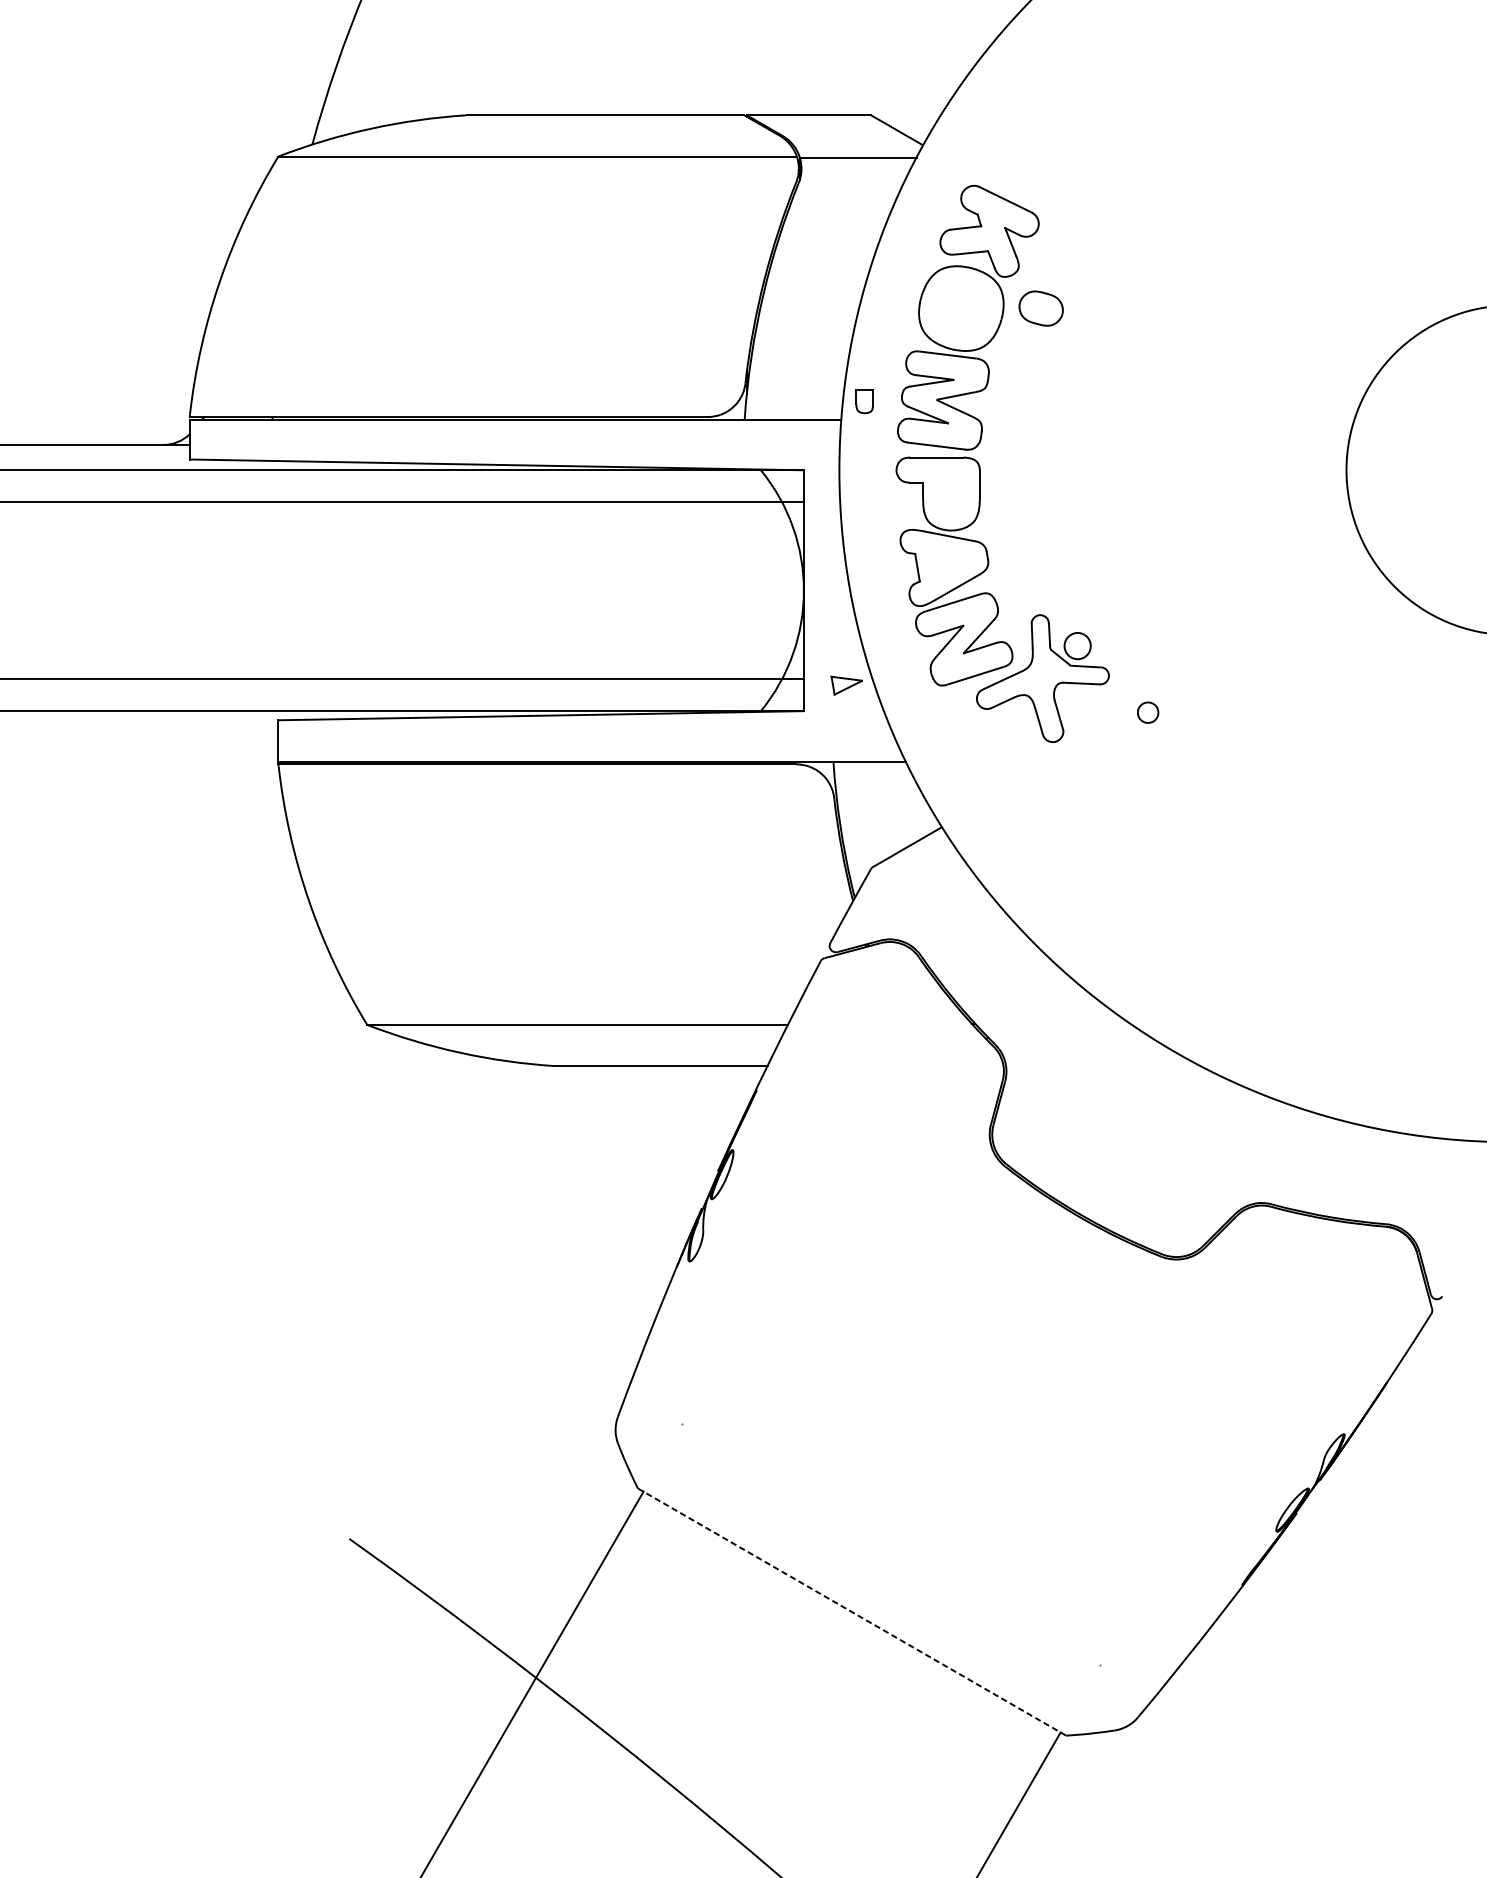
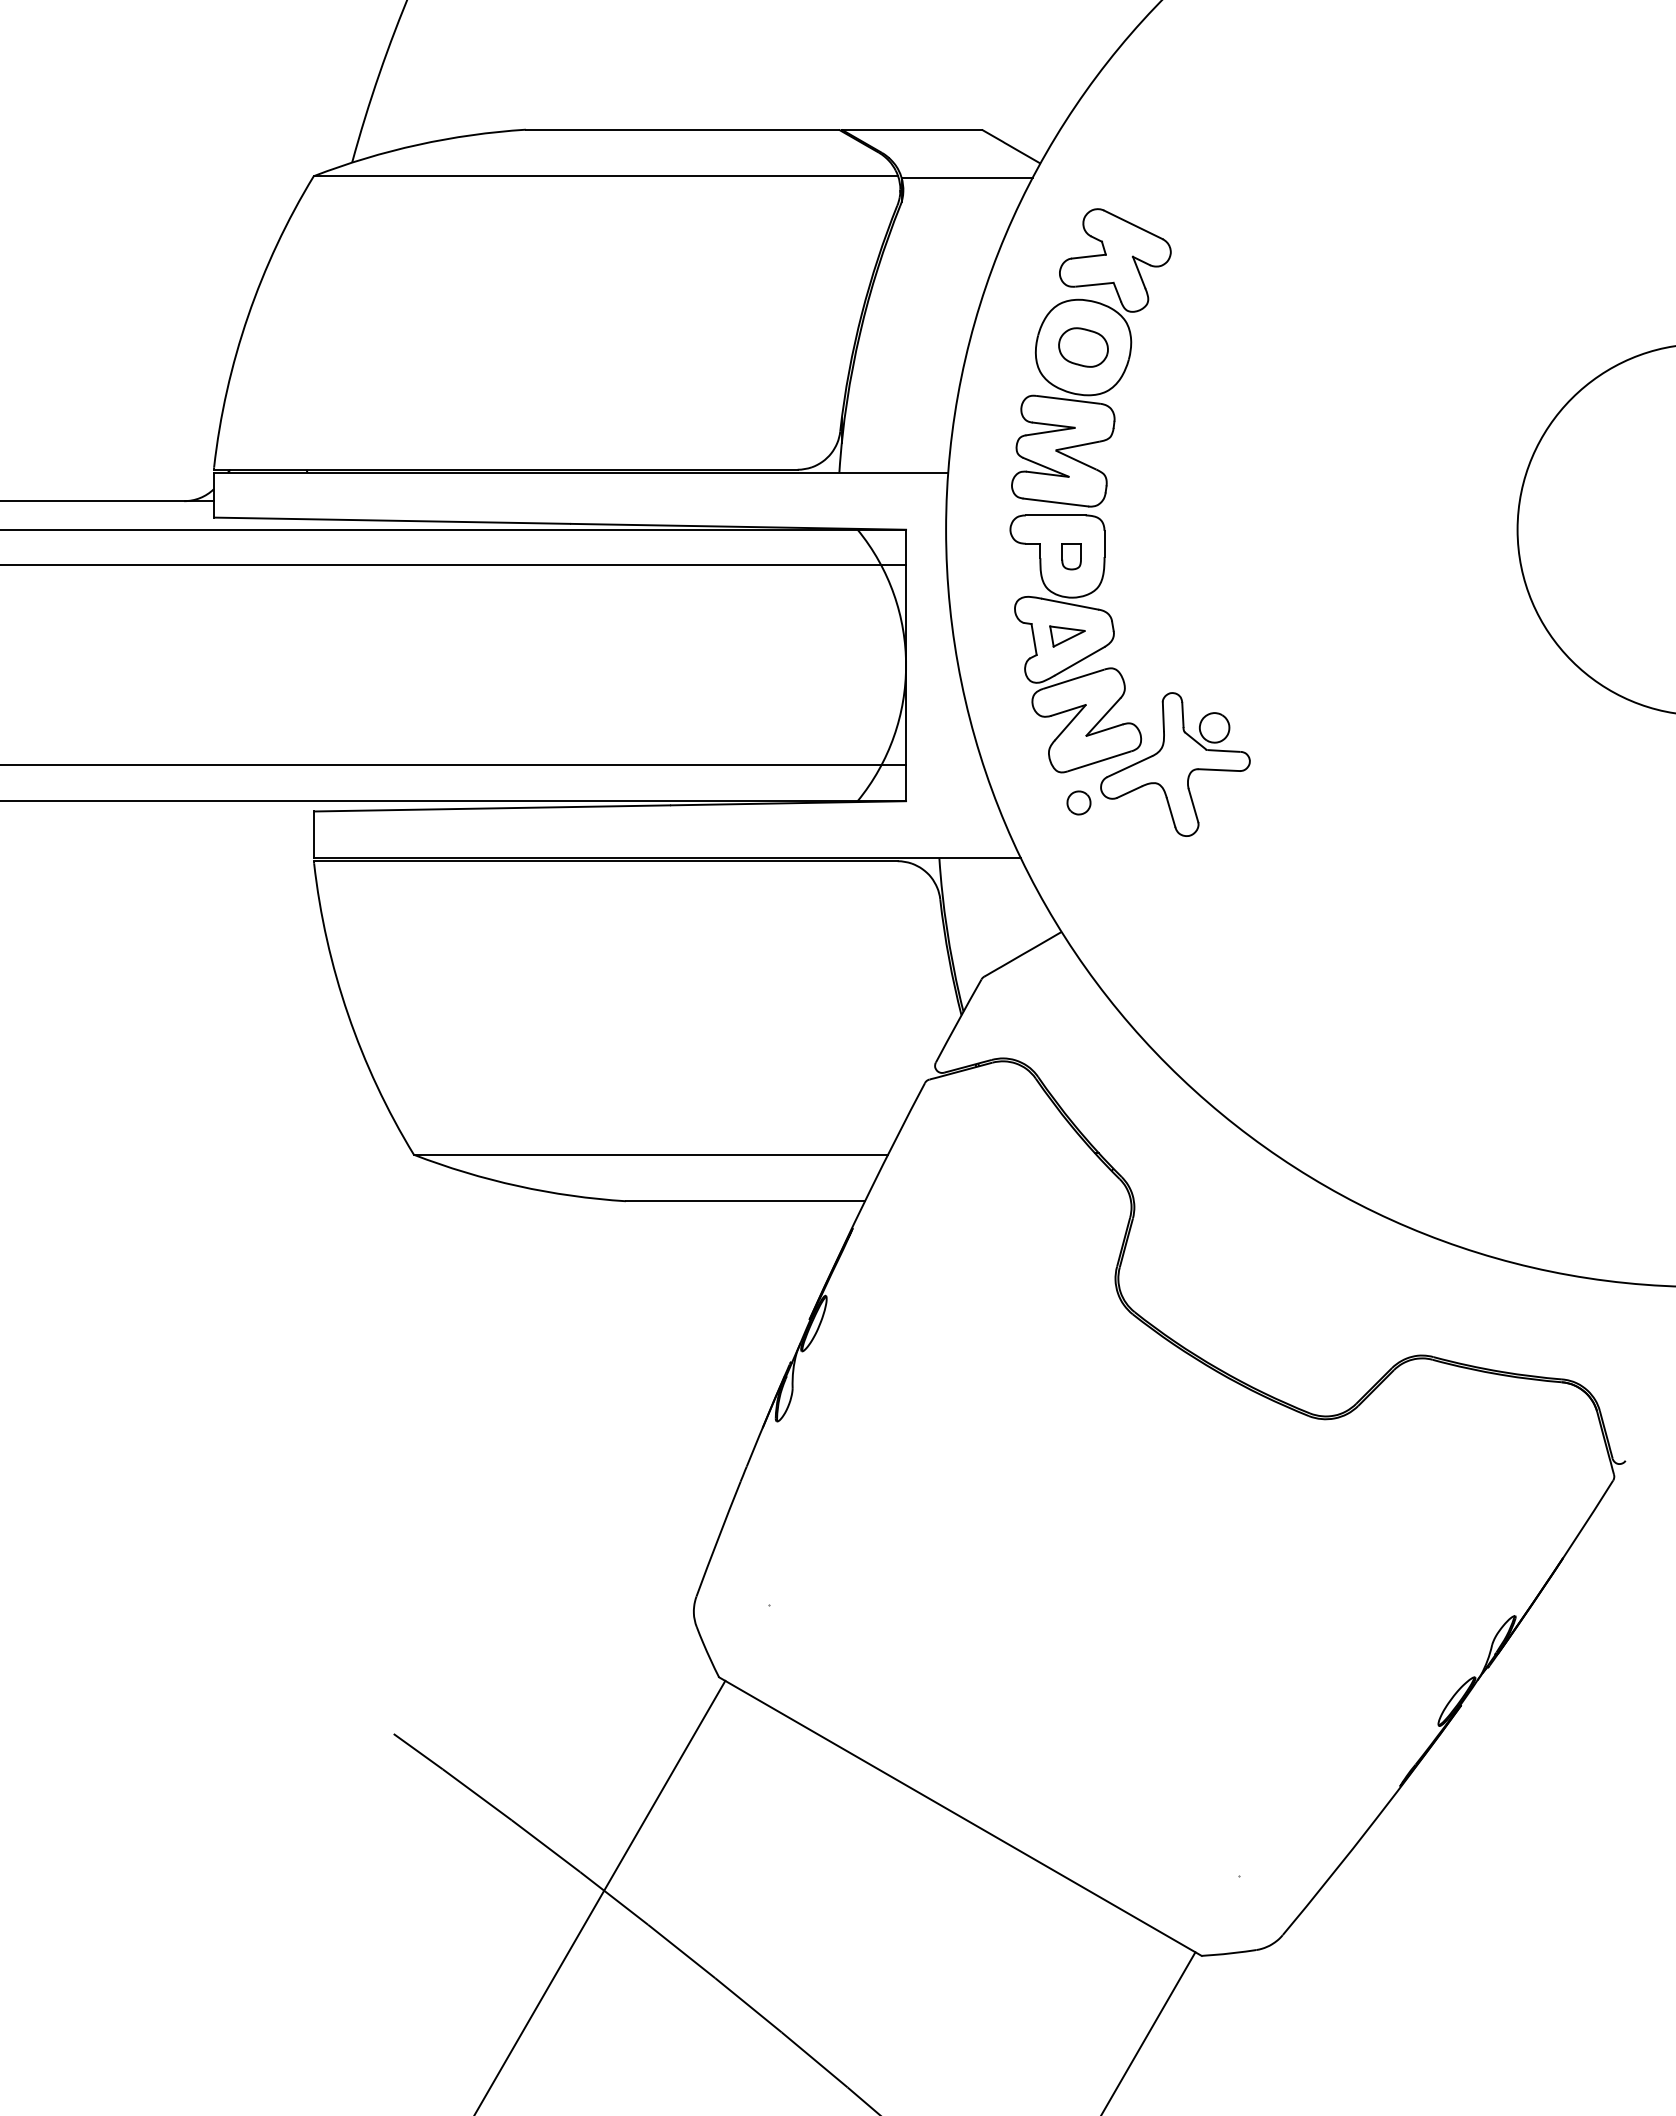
part: (1041, 308) -> (1083, 347), moved
part: (864, 401) -> (1071, 556), moved
part: (846, 685) -> (1067, 636), moved
part: (1147, 712) -> (1078, 802), moved
line: (852, 1612) -> (960, 1816), dashed -> solid

